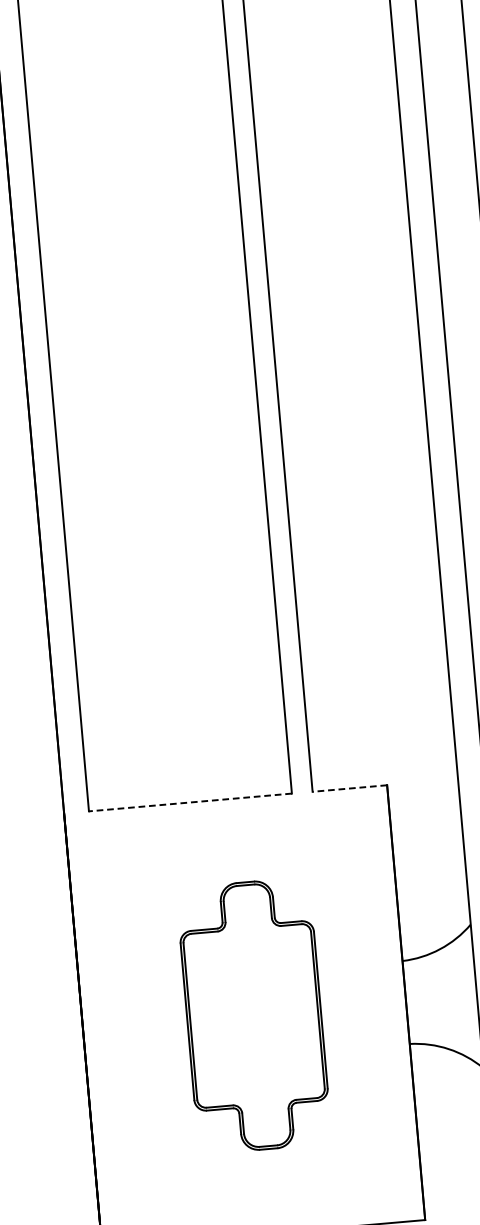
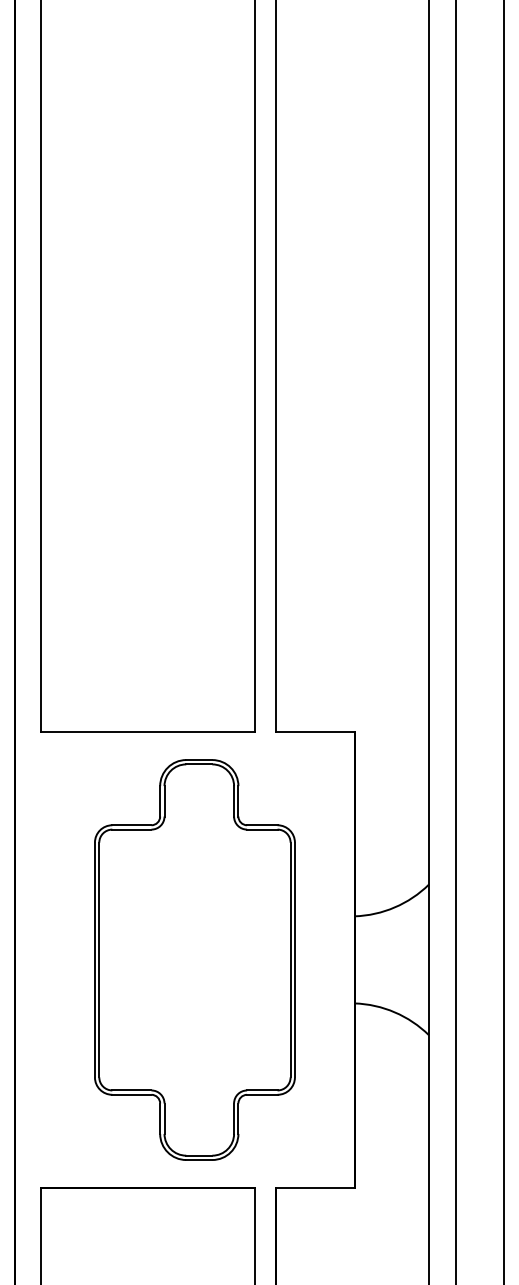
line: (348, 788) -> (314, 731), dashed -> solid
line: (190, 802) -> (148, 731), dashed -> solid
part: (253, 1015) -> (194, 959), size x1.43

